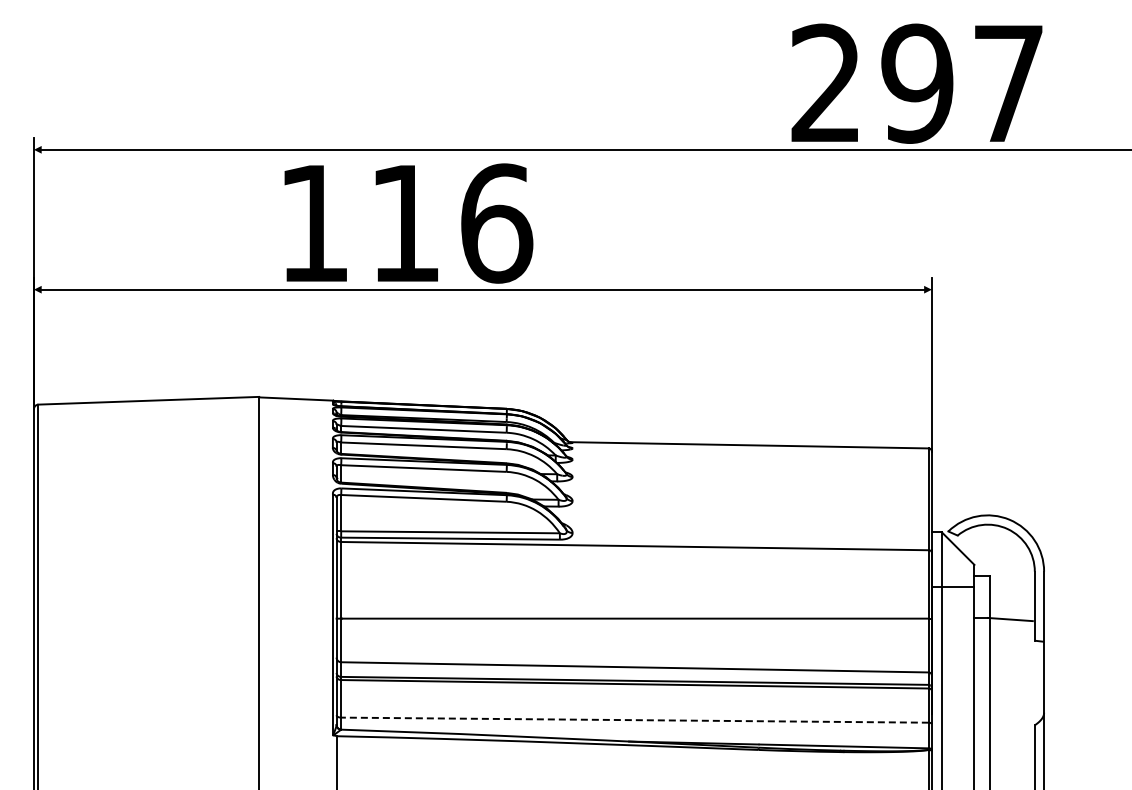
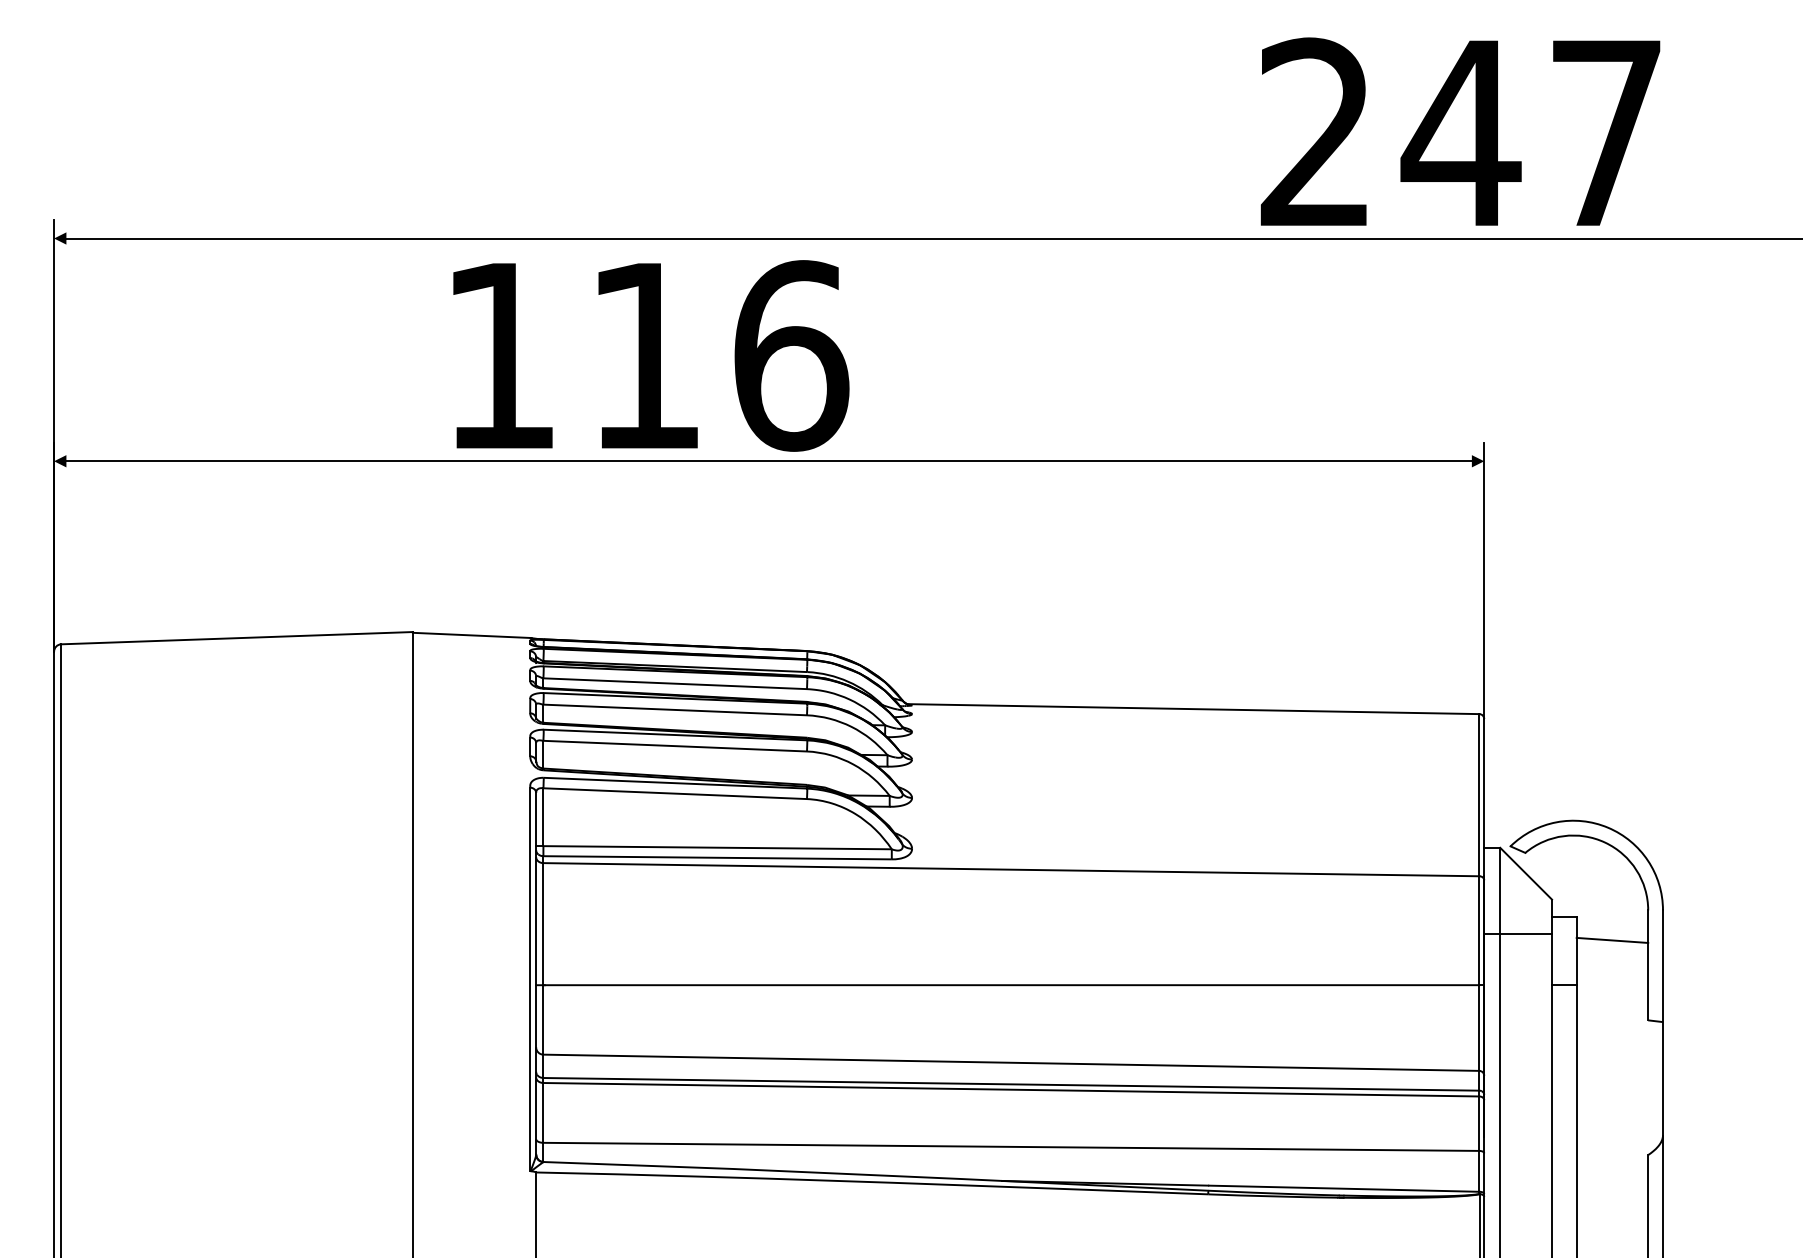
text: (917, 83) -> (1461, 132), 297 -> 247
line: (1009, 619) -> (1611, 940), moved
line: (635, 720) -> (1012, 1147), dashed -> solid

